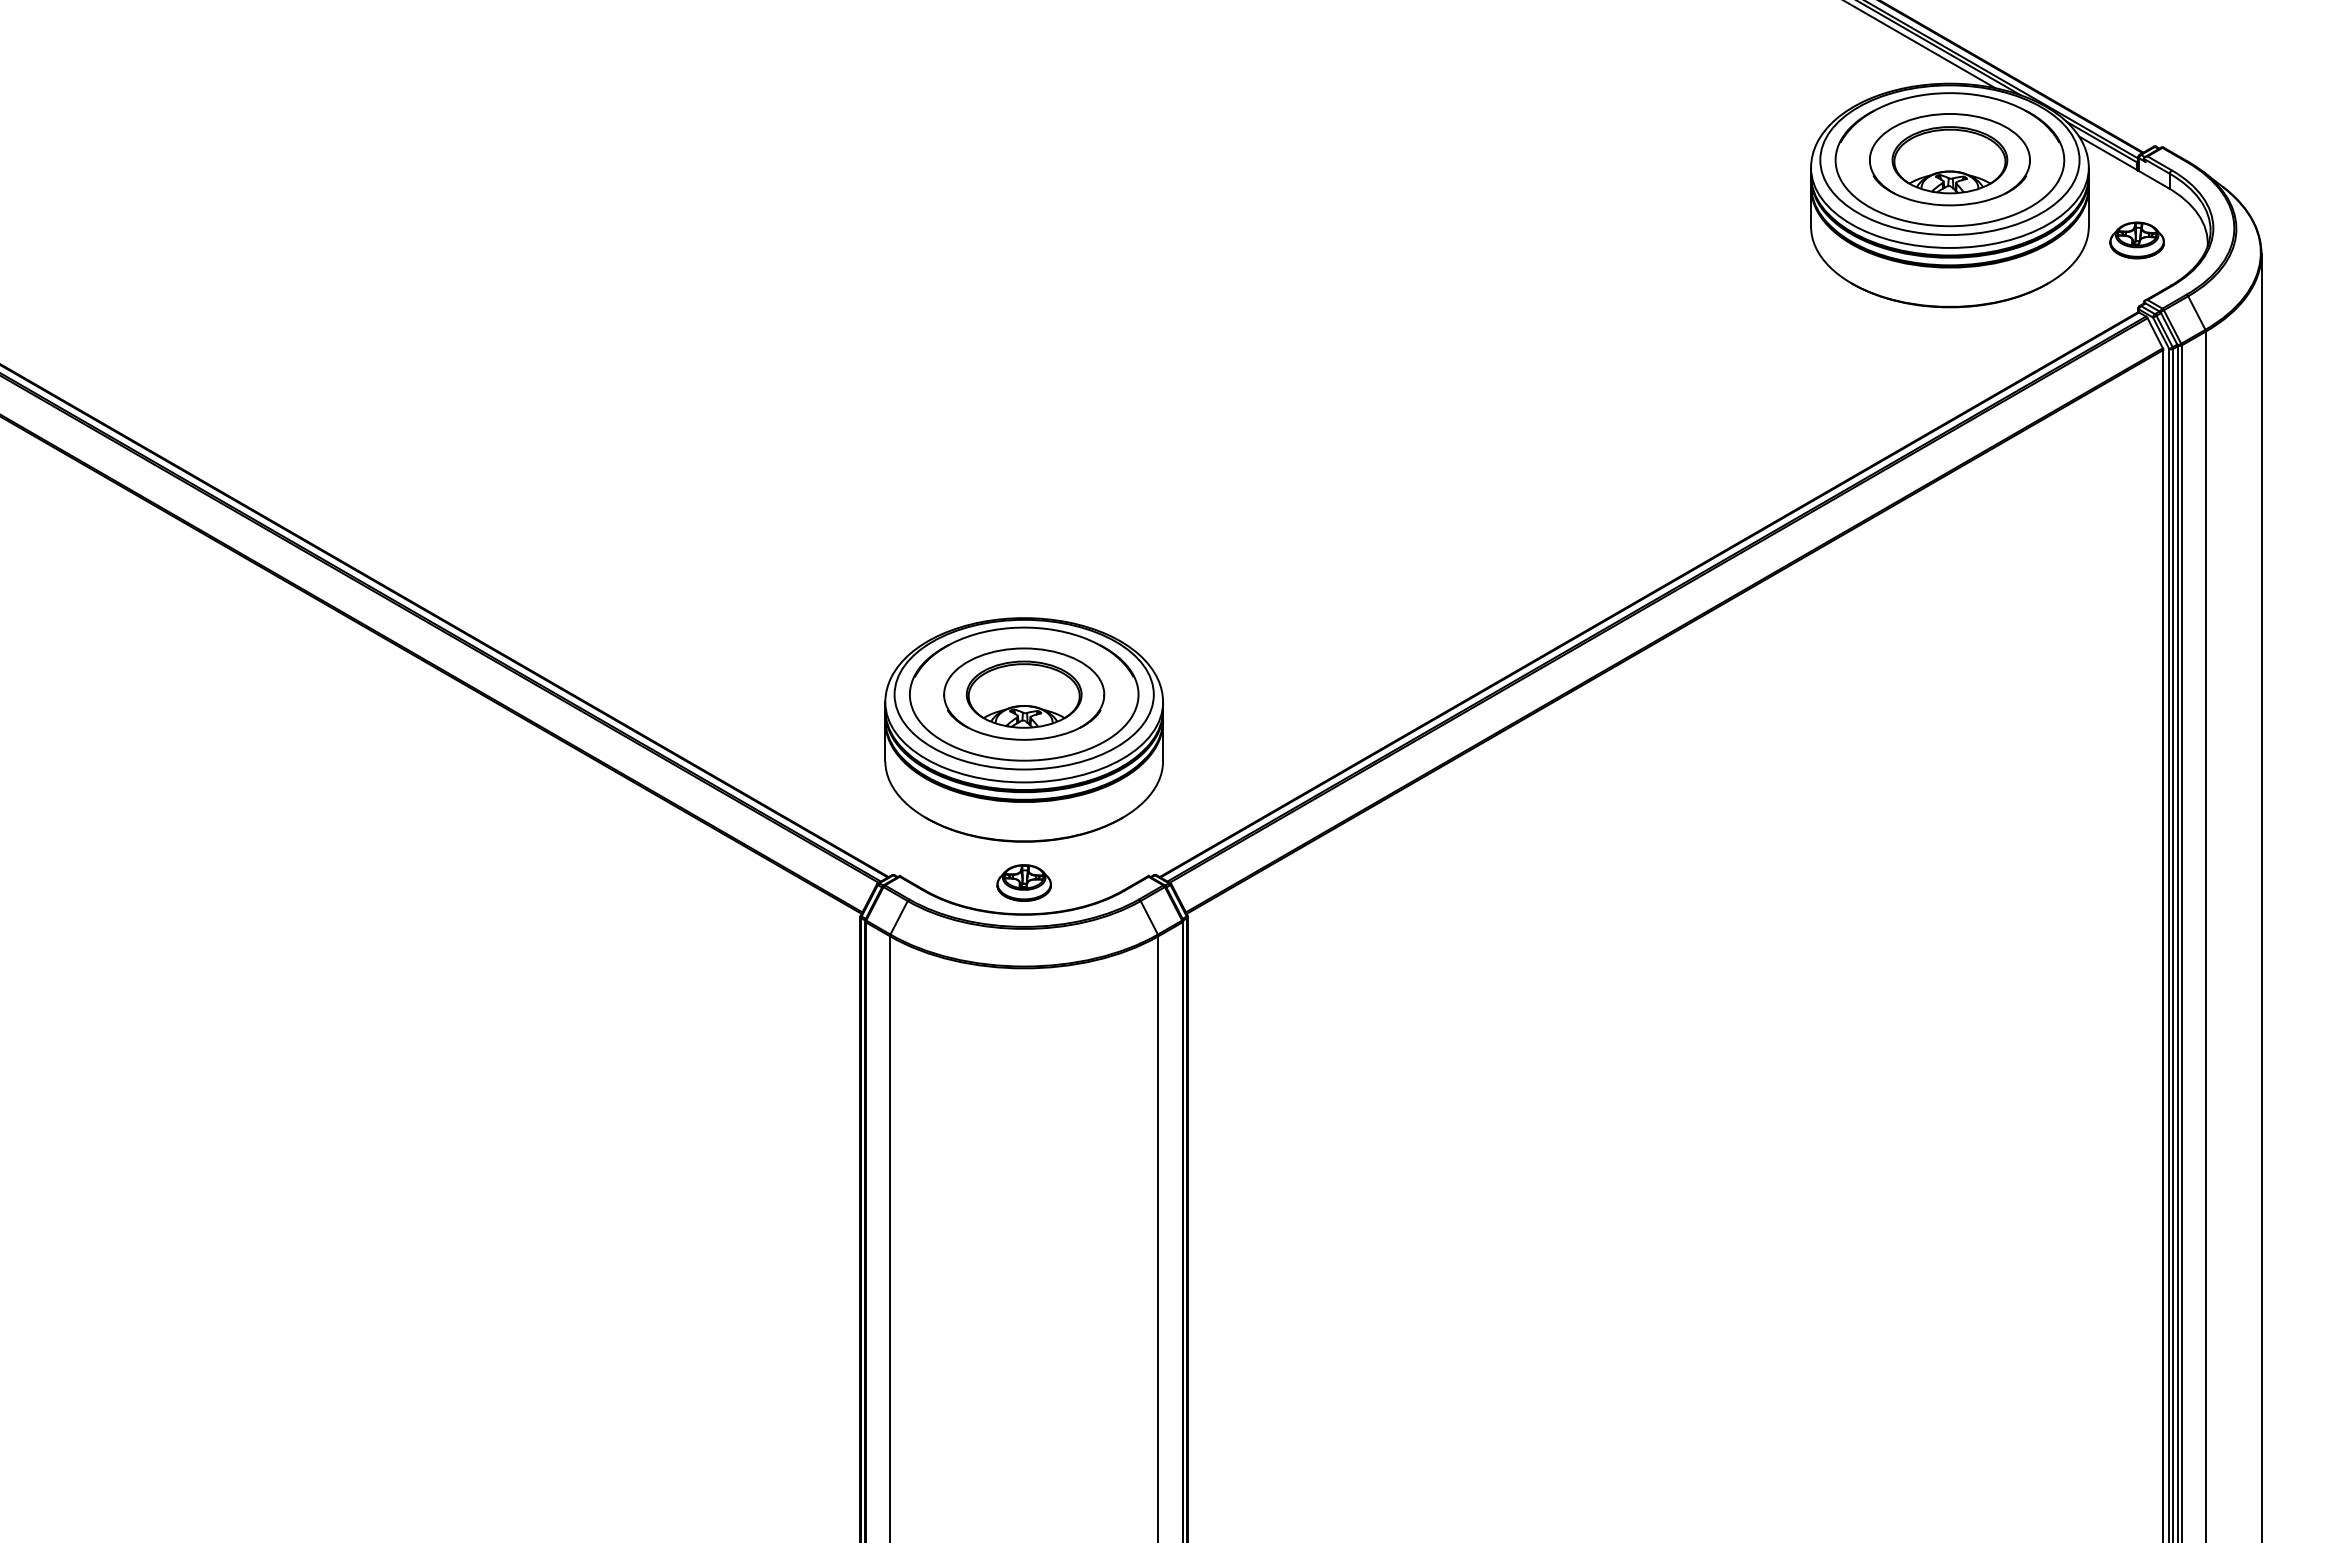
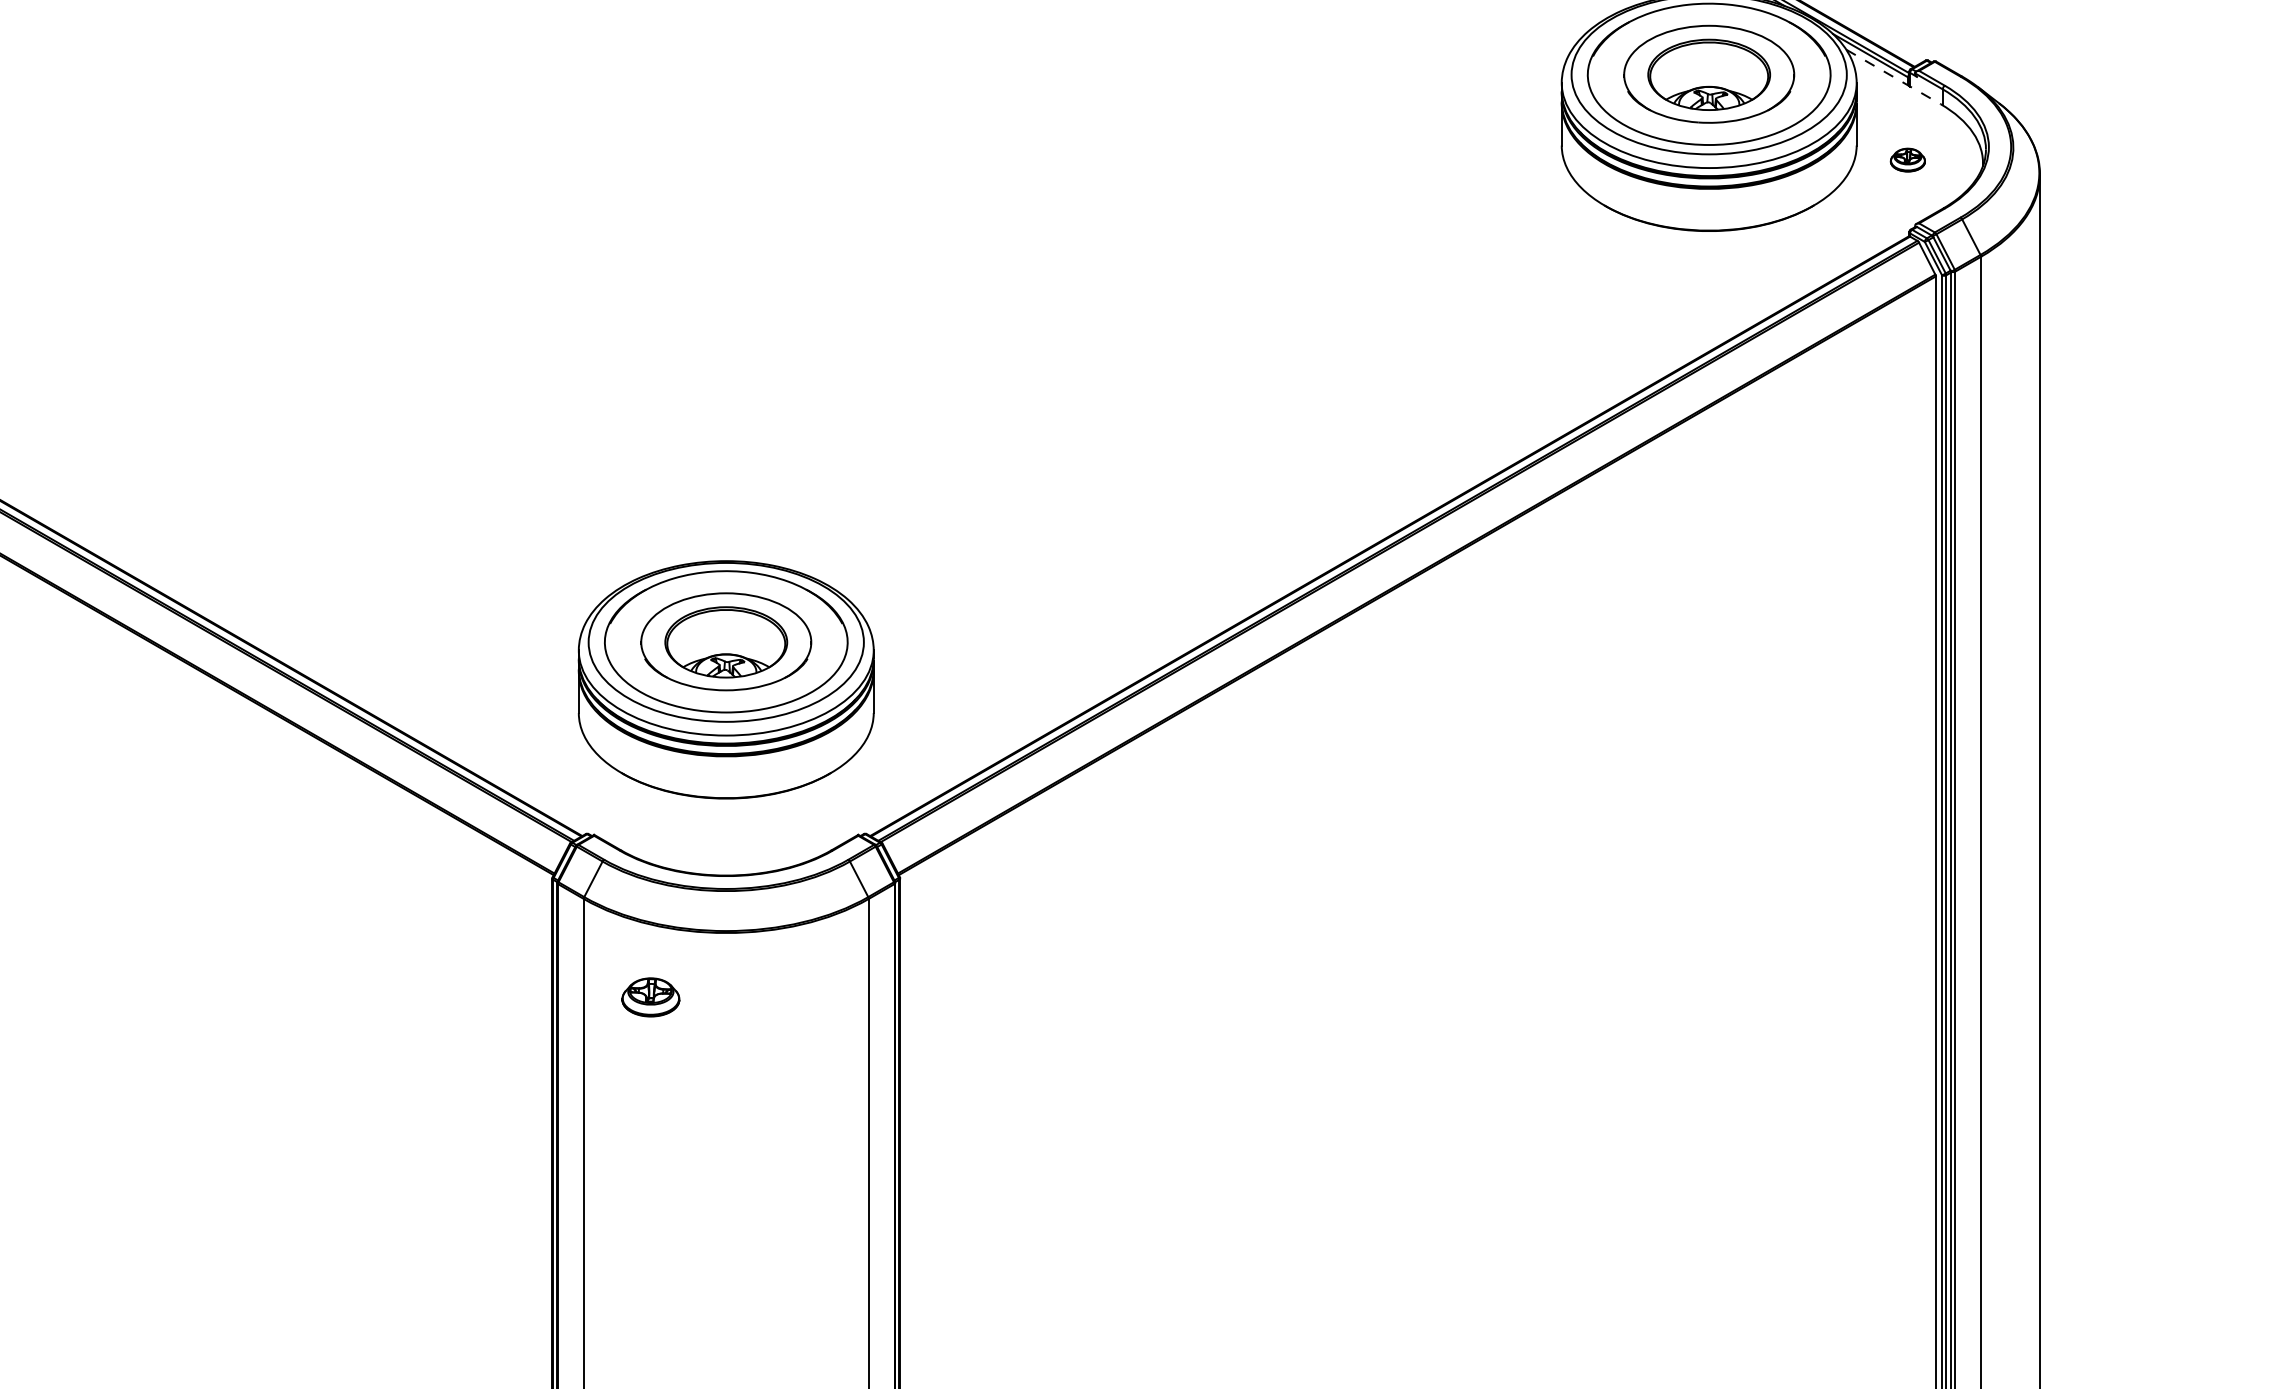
line: (2123, 162) -> (1893, 77), solid -> dashed
part: (2136, 240) -> (1907, 160), size x0.6
part: (1023, 882) -> (650, 996), moved

